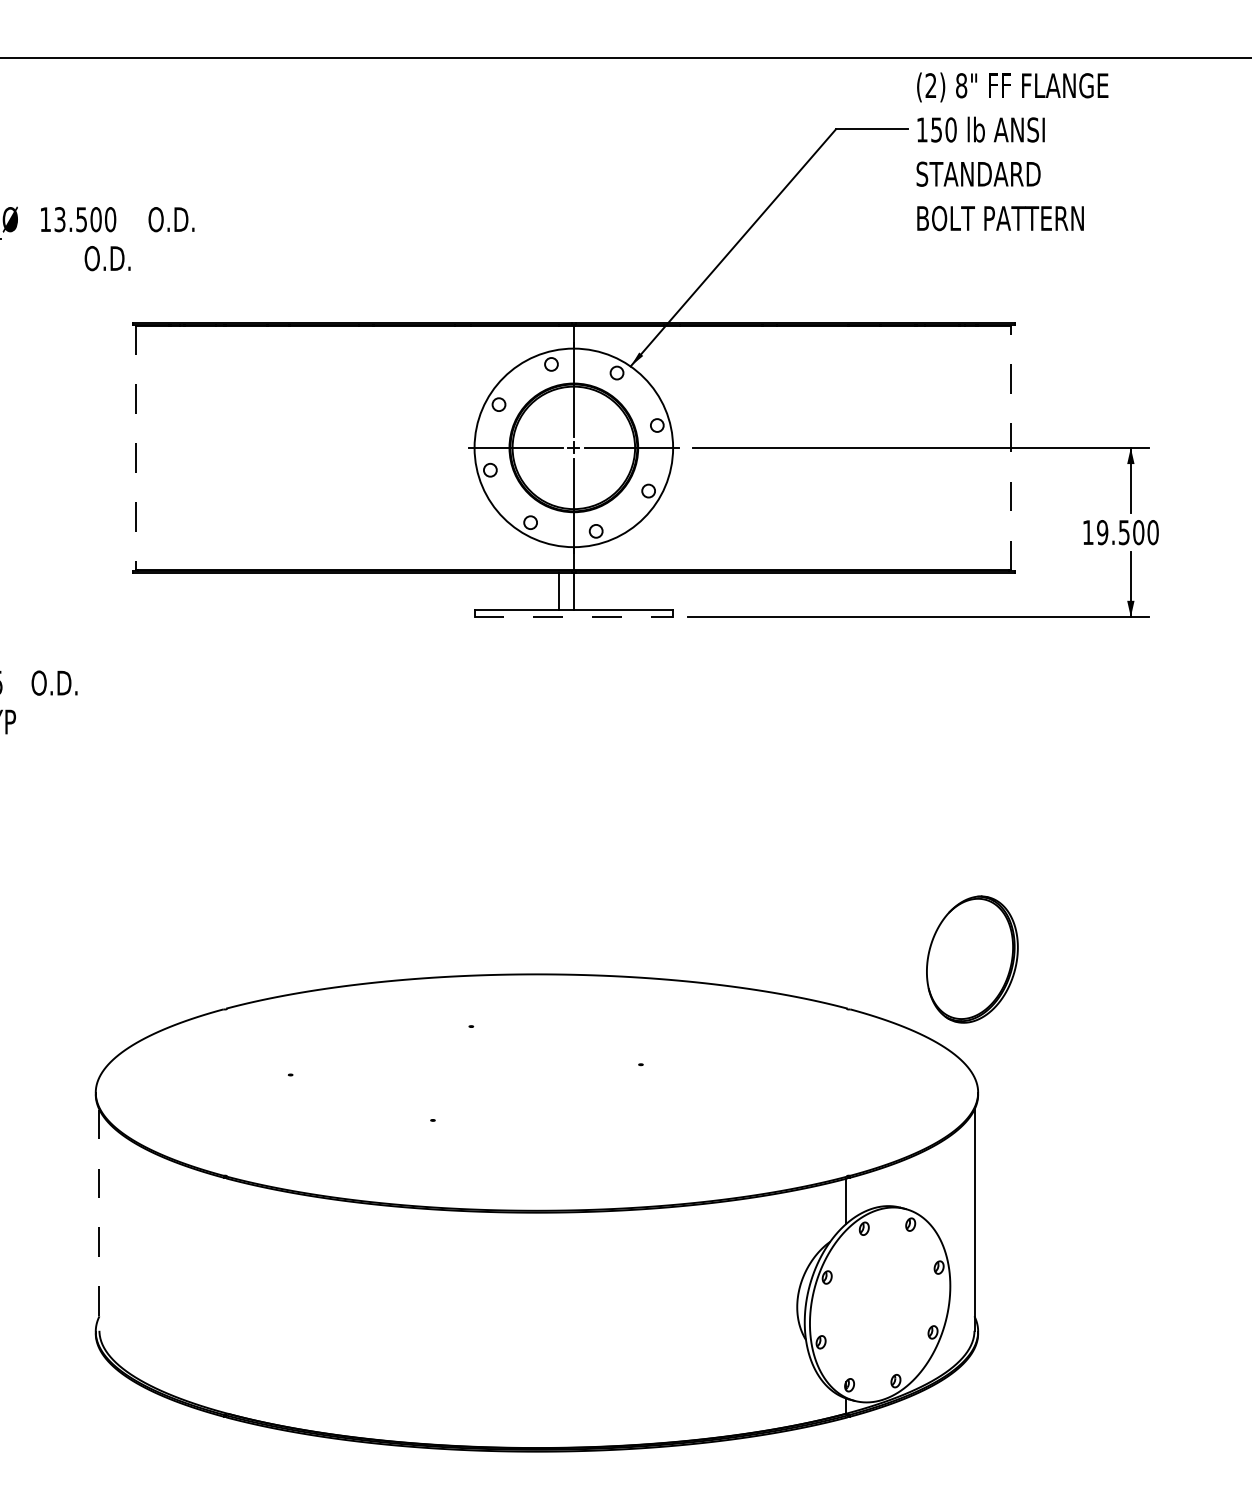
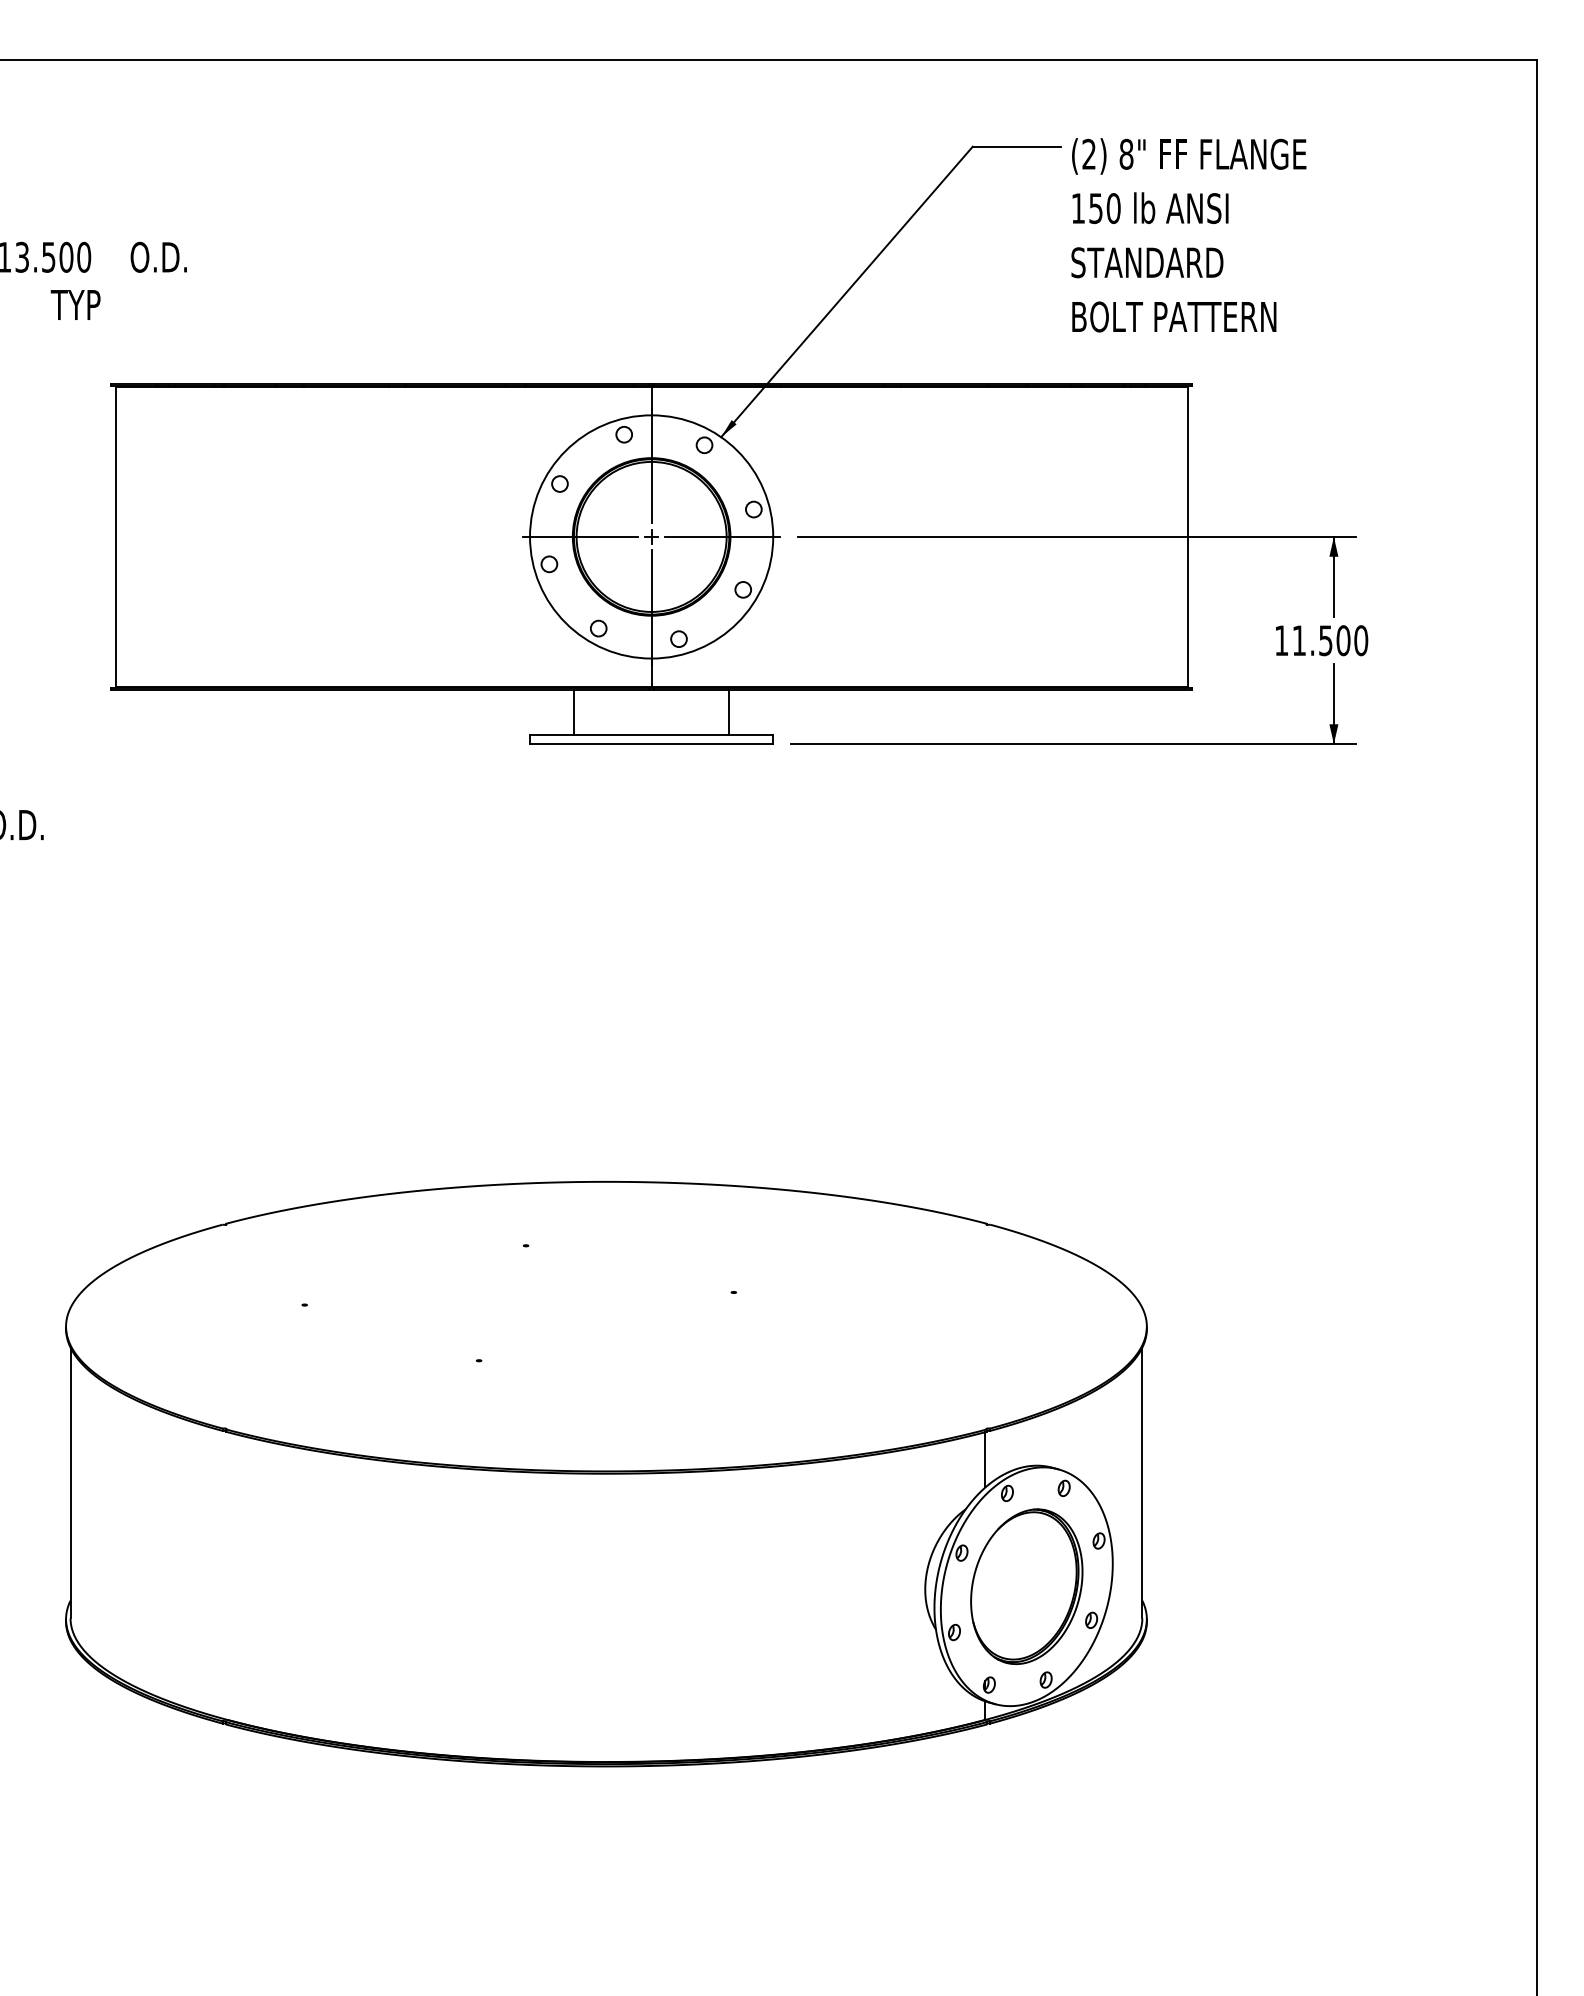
text: (1012, 151) -> (1188, 235), moved
text: (106, 258) -> (79, 304), O.D. -> TYP
line: (136, 447) -> (115, 536), dashed -> solid
line: (1011, 447) -> (1187, 536), dashed -> solid
text: (1102, 532) -> (1299, 640), 19.500 -> 11.500
line: (559, 591) -> (573, 712), moved
line: (573, 591) -> (729, 712), moved
line: (573, 617) -> (651, 744), dashed -> solid
part: (972, 959) -> (1026, 1586), moved
line: (99, 1220) -> (70, 1483), dashed -> solid

